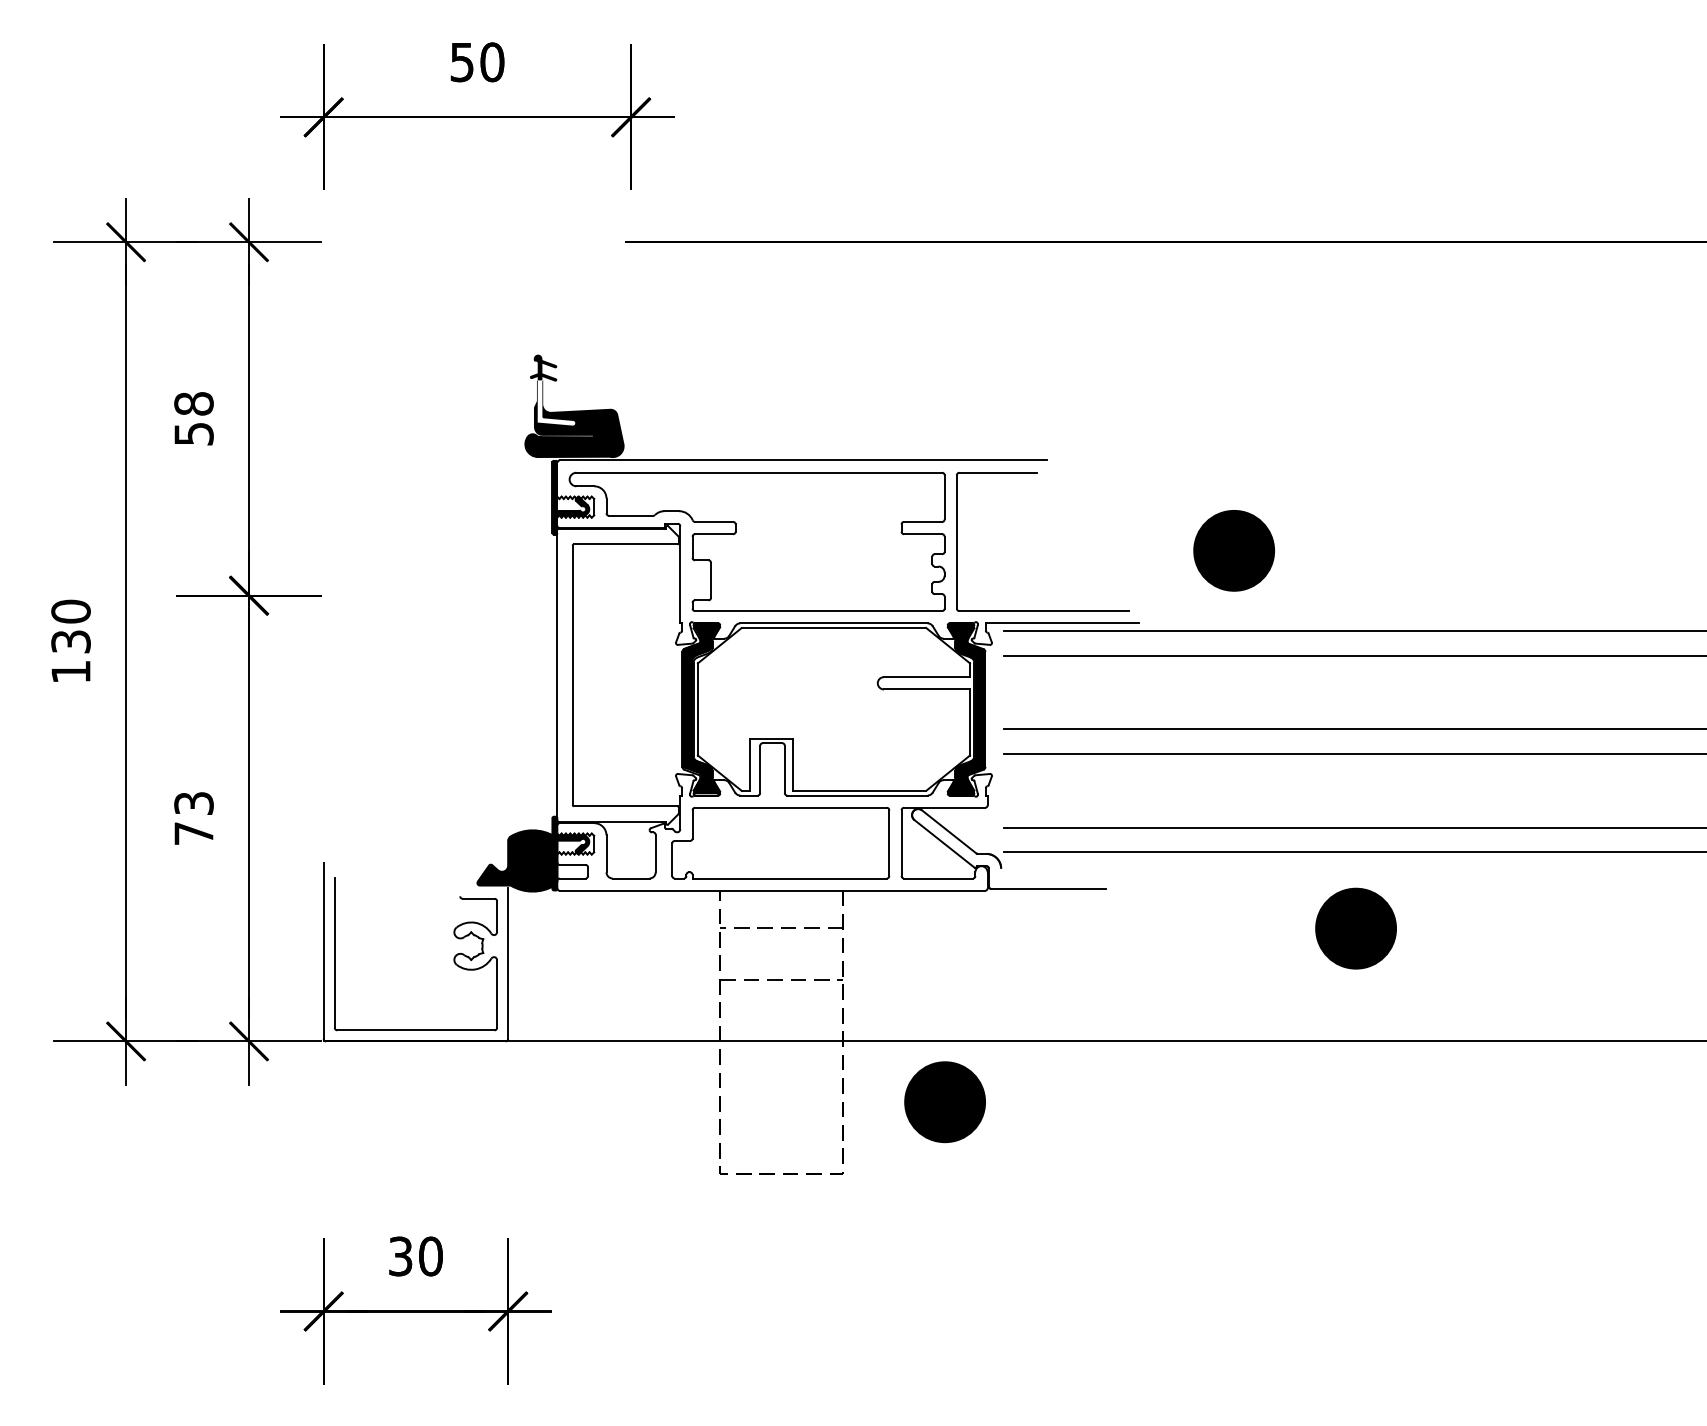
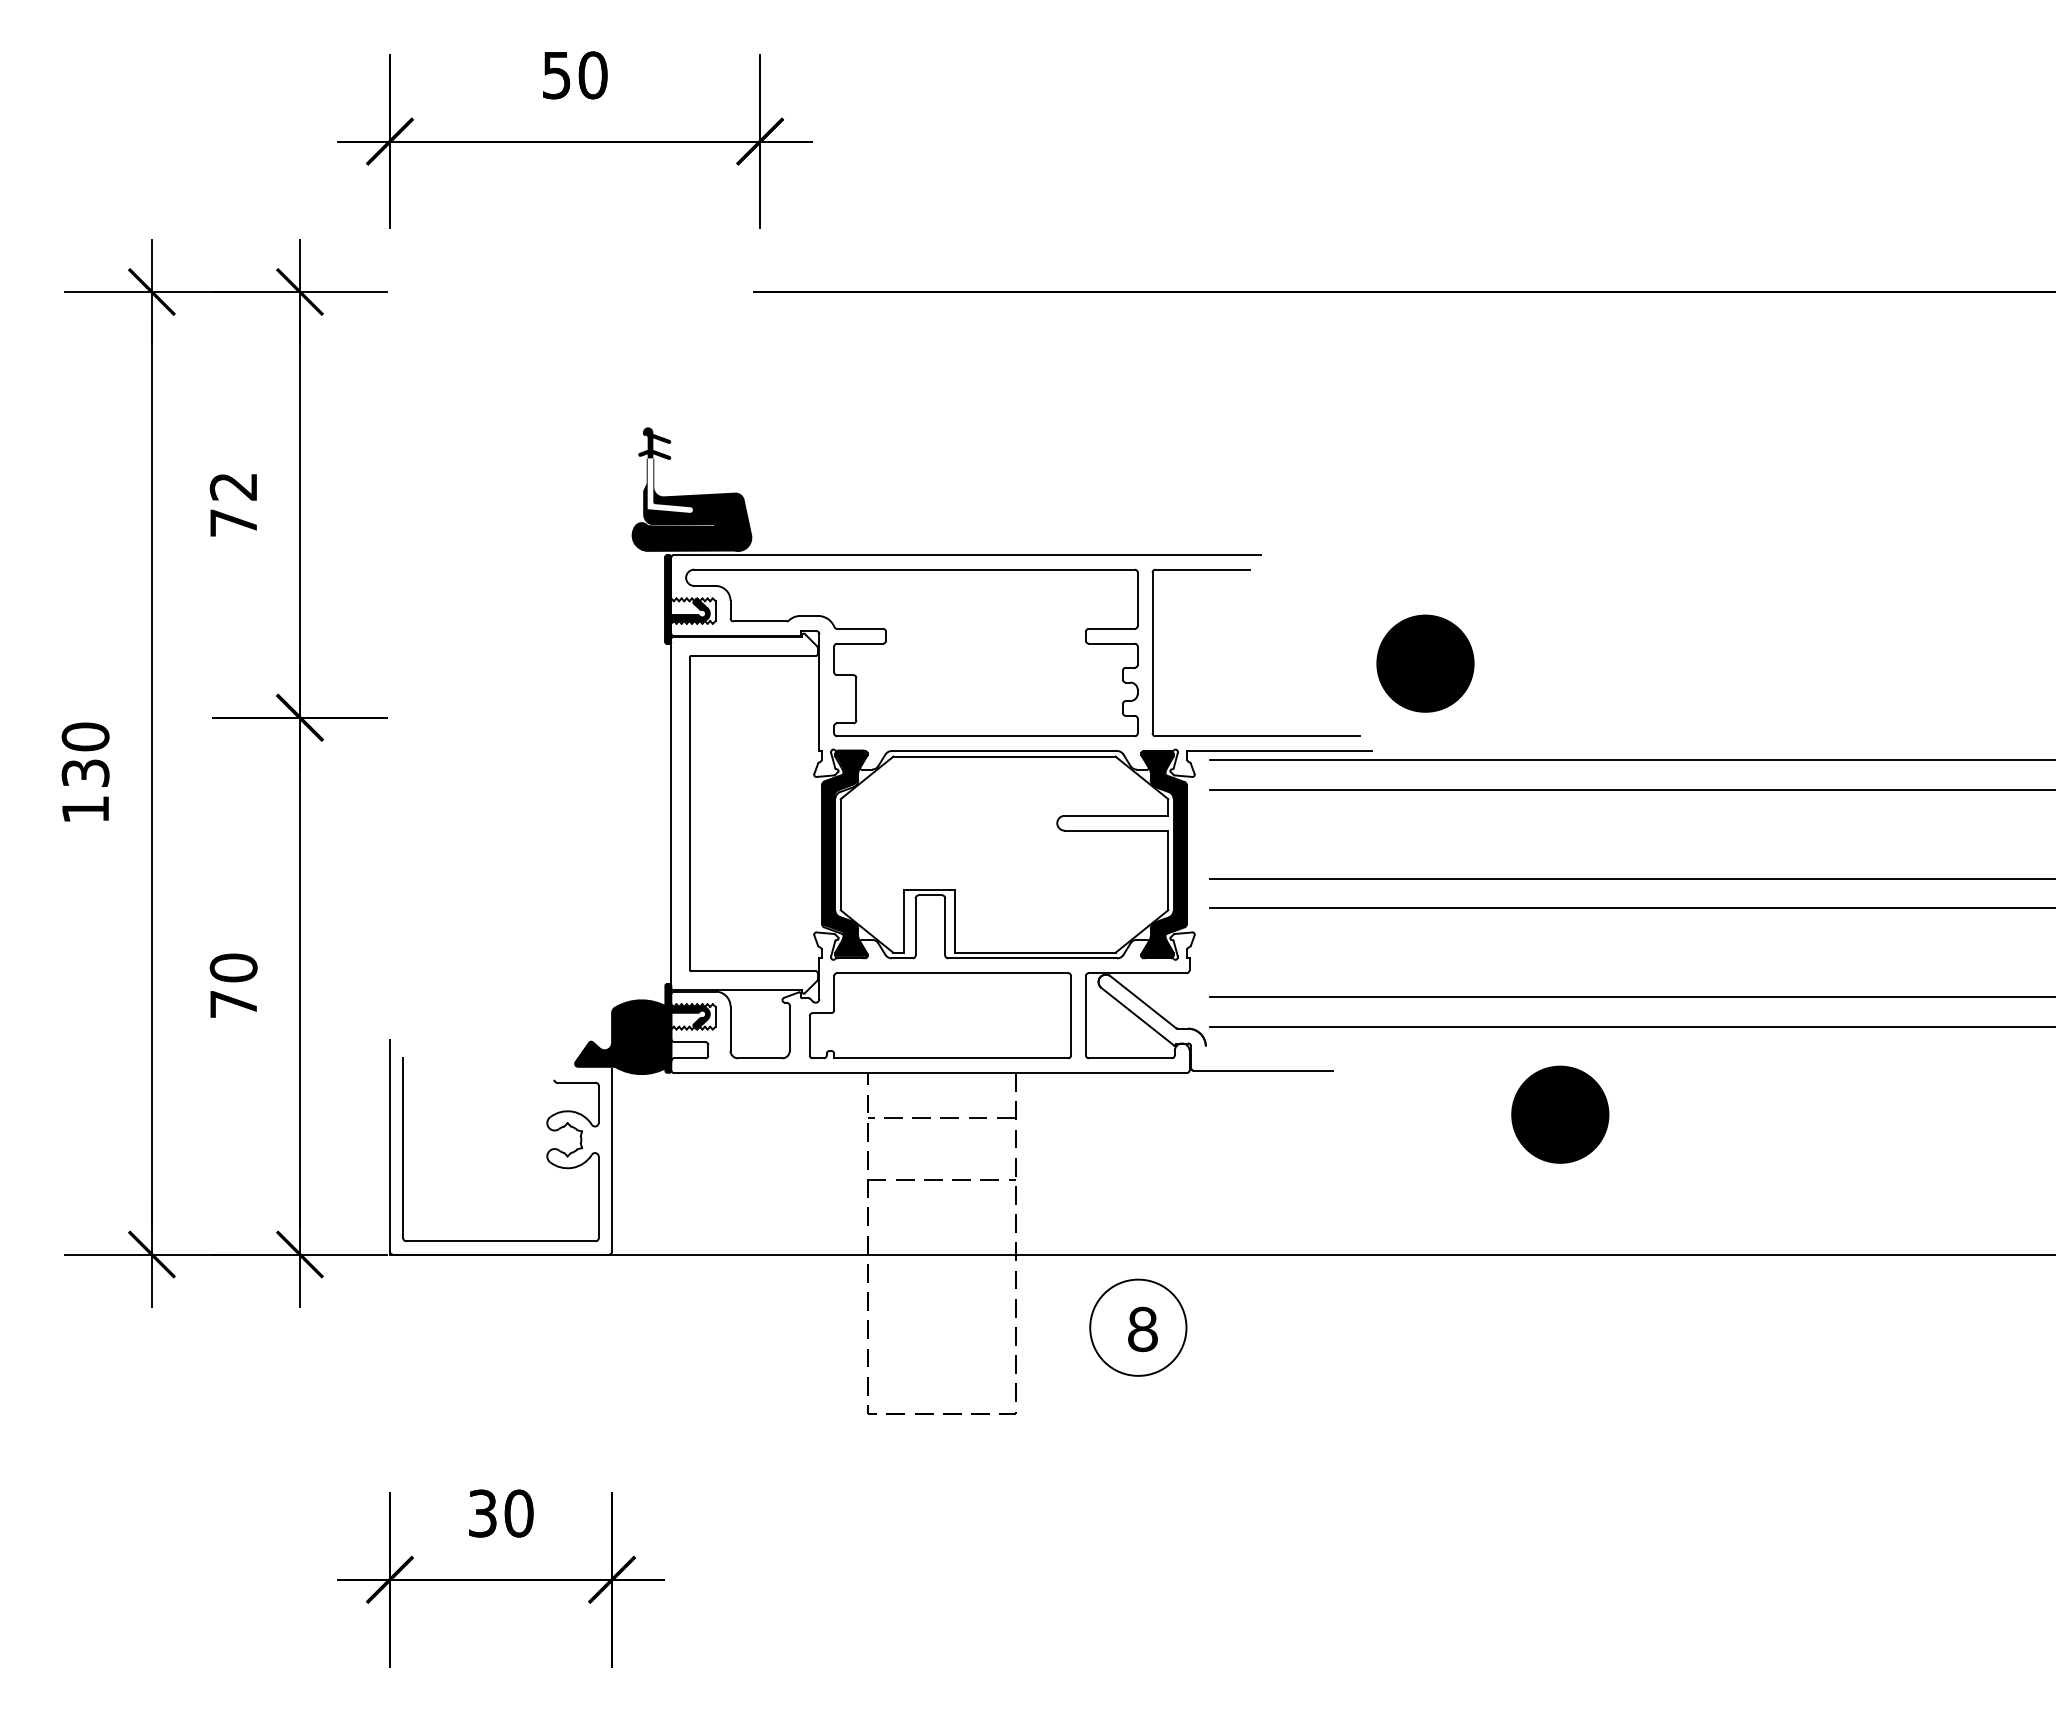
text: (193, 418) -> (233, 504), 58 -> 72
part: (1234, 550) -> (1425, 663), moved
text: (193, 803) -> (233, 967), 73 -> 70
part: (1356, 928) -> (1560, 1114), moved
fill: (945, 1101) -> (1138, 1327), removed

